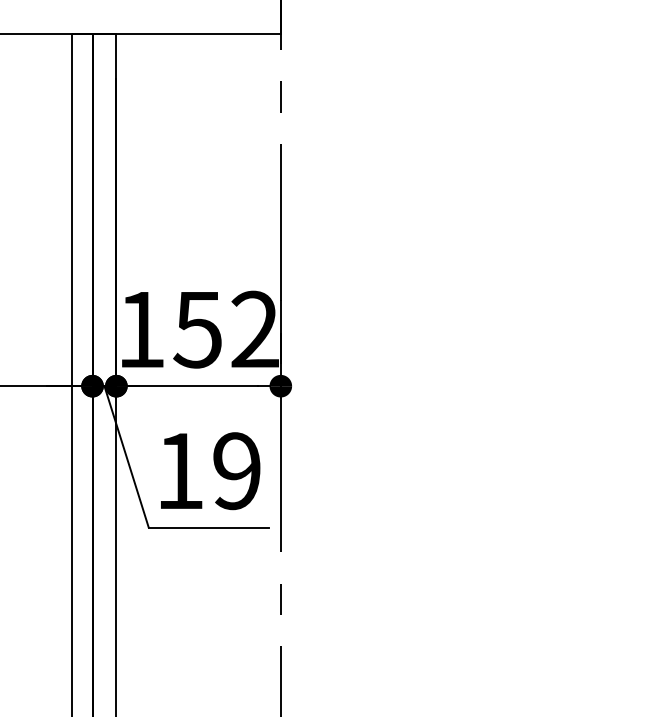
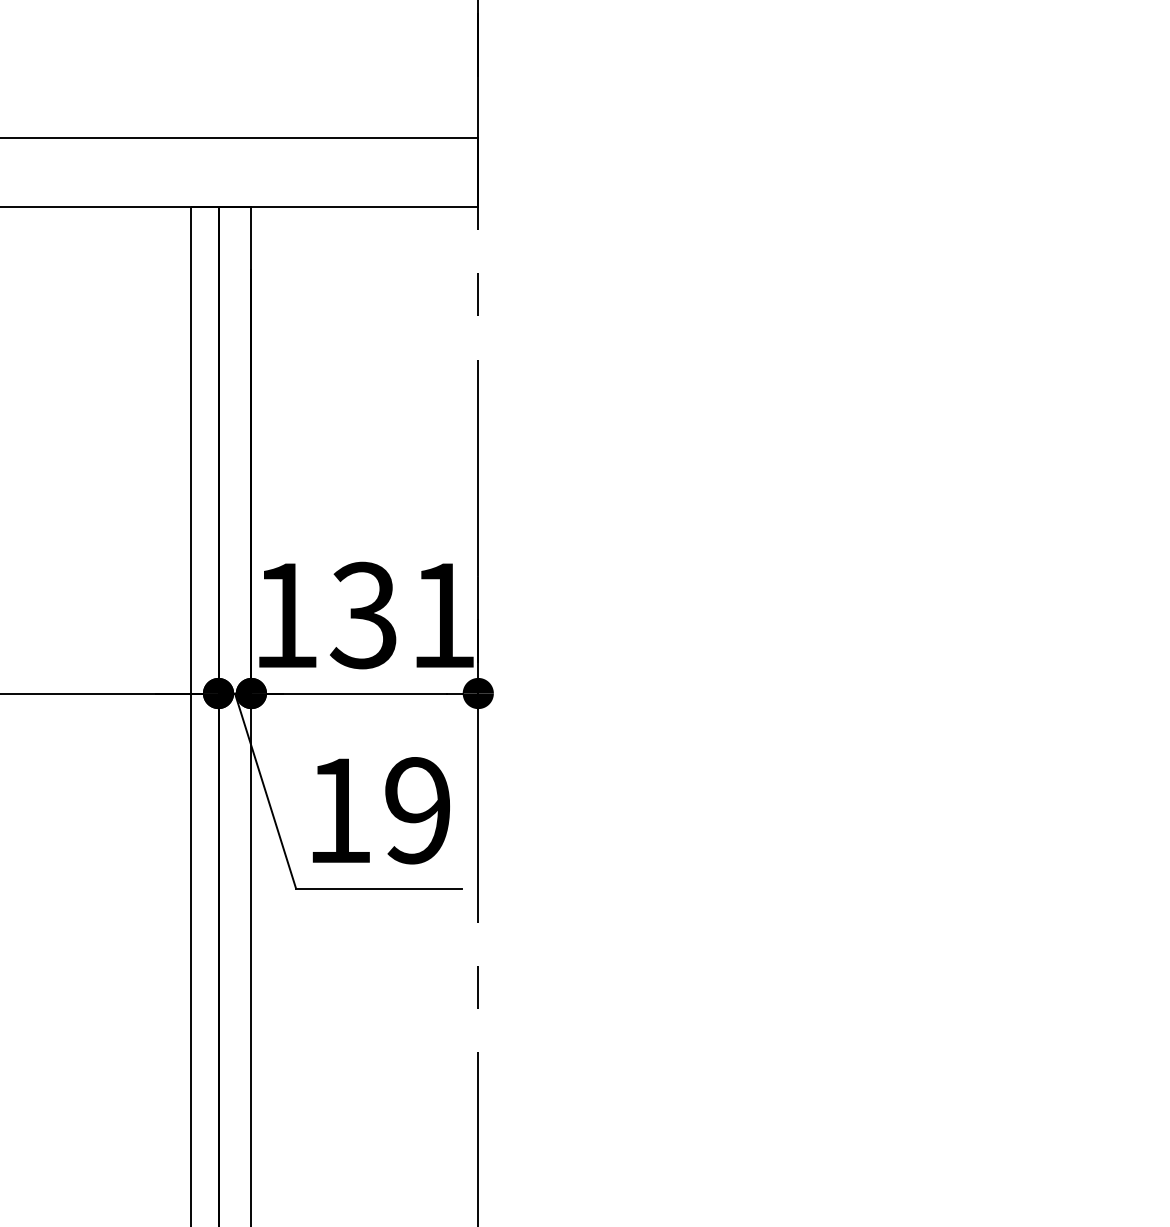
text: (225, 328) -> (402, 614), 152 -> 131

